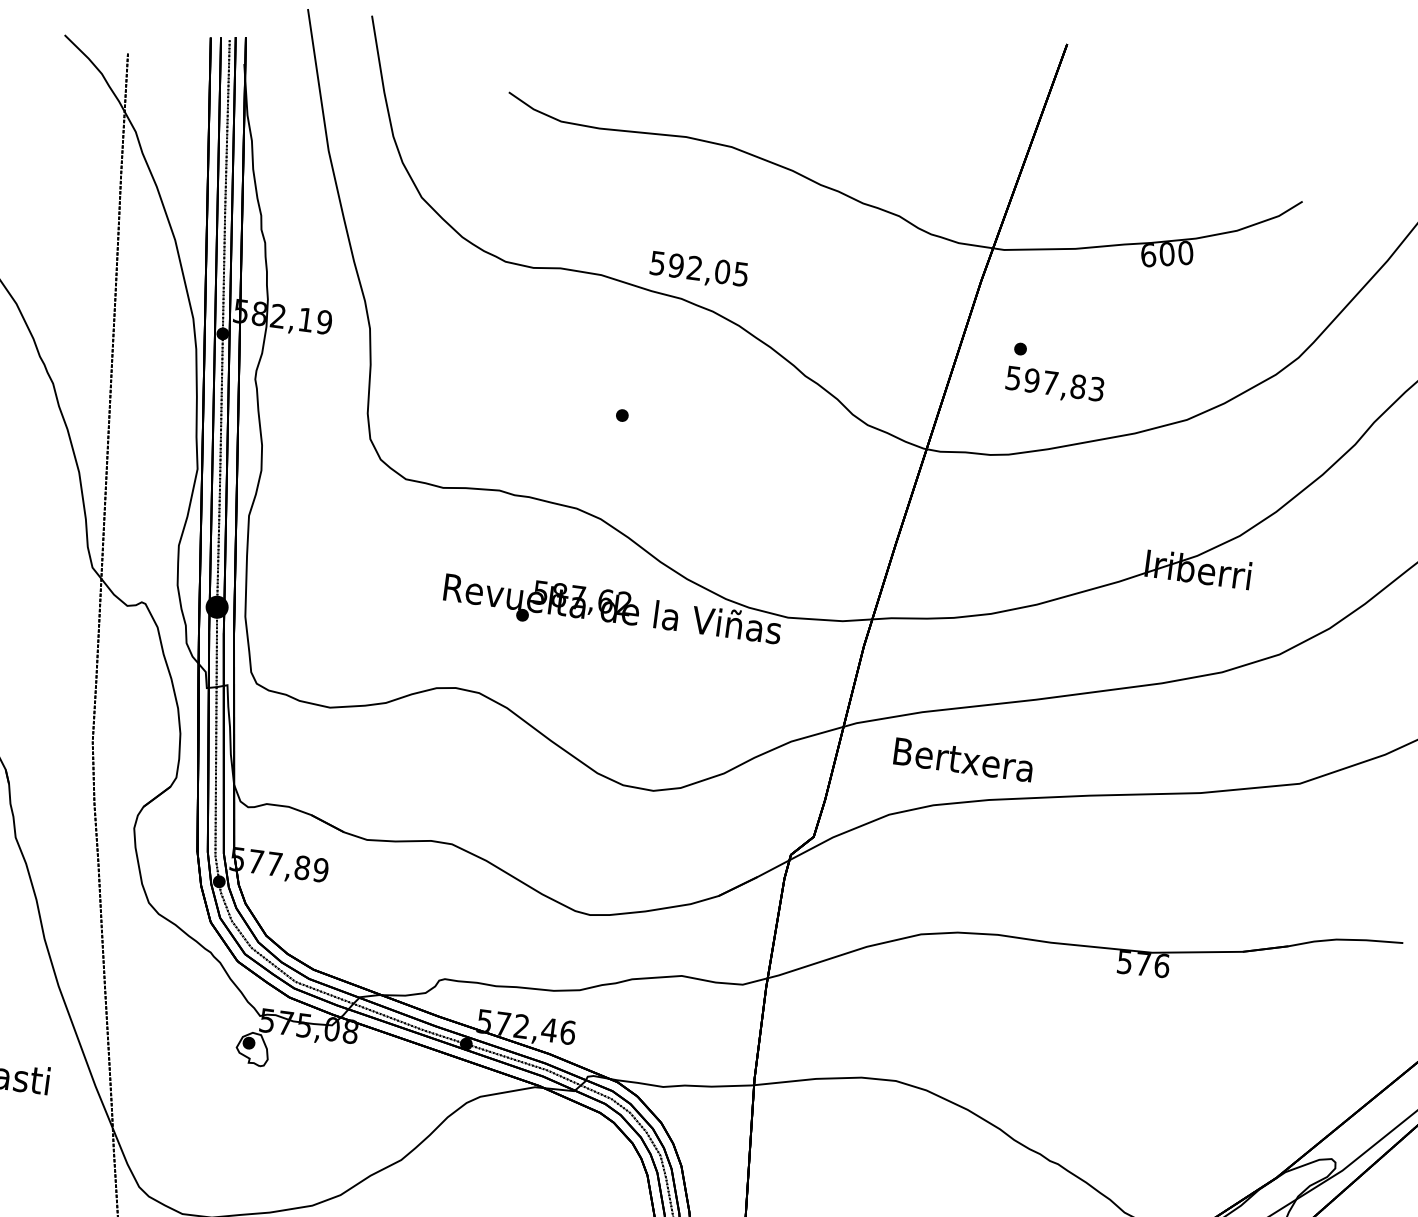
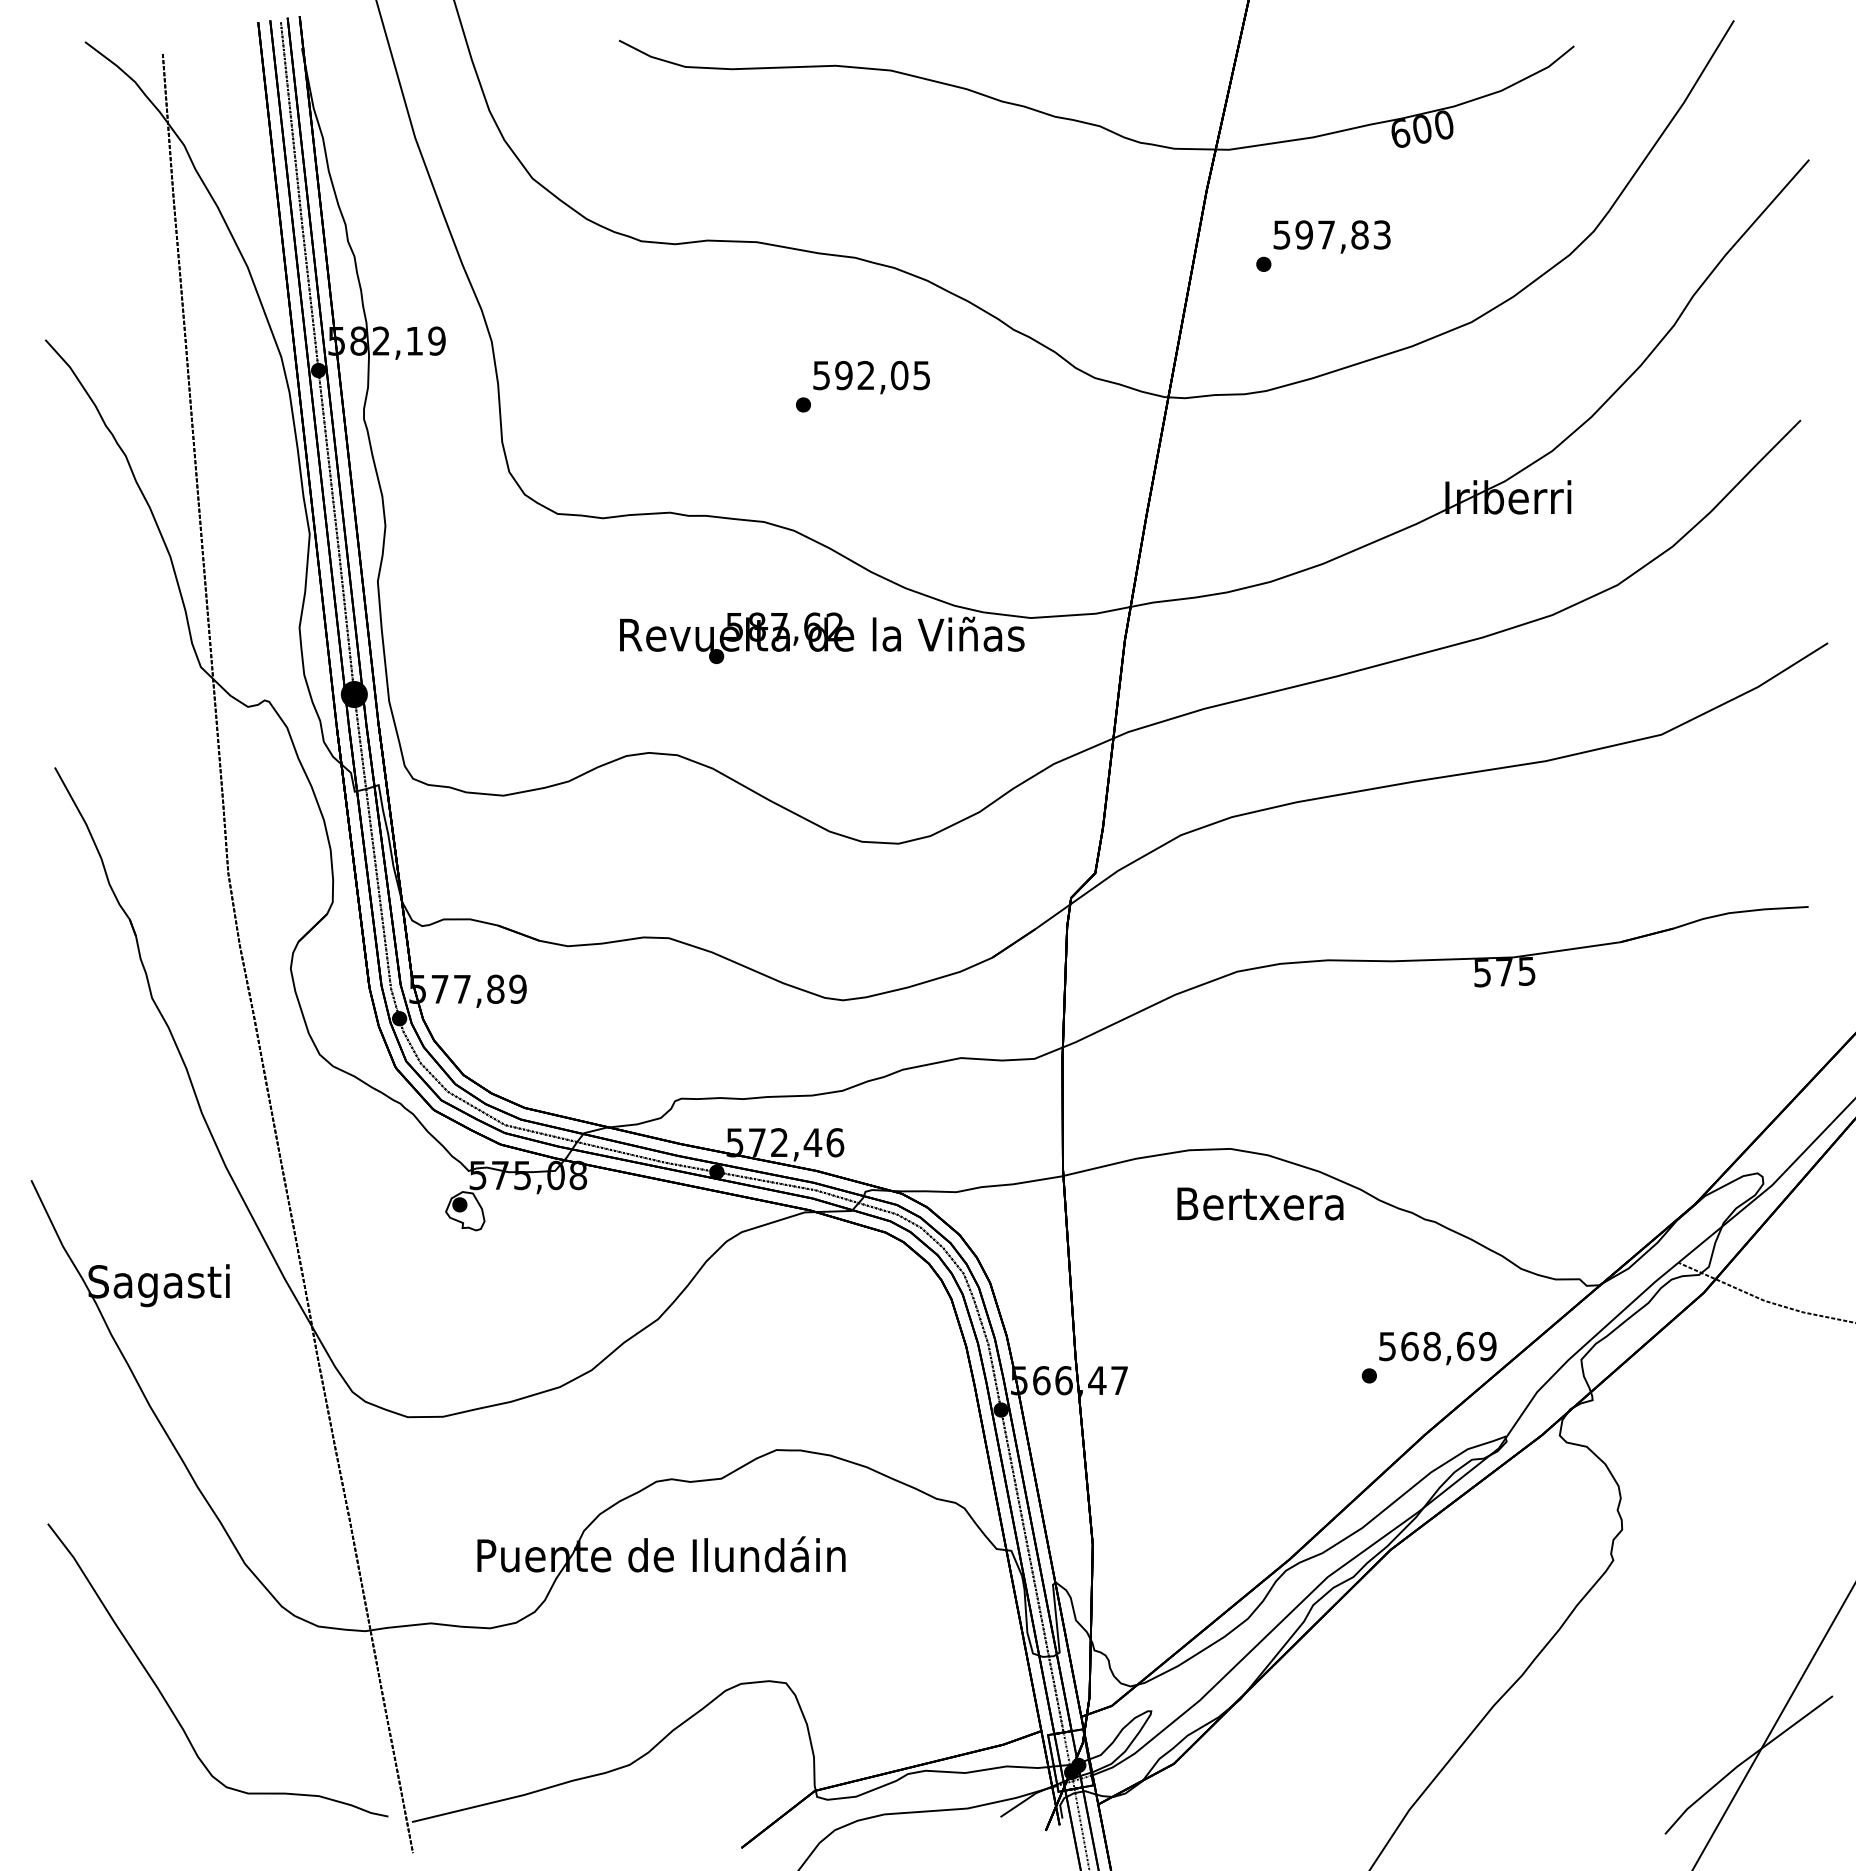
text: (698, 270) -> (871, 377), moved
text: (1054, 384) -> (1331, 236), moved
text: (963, 759) -> (1260, 1203), moved
text: (1162, 965) -> (1527, 970), 576 -> 575

